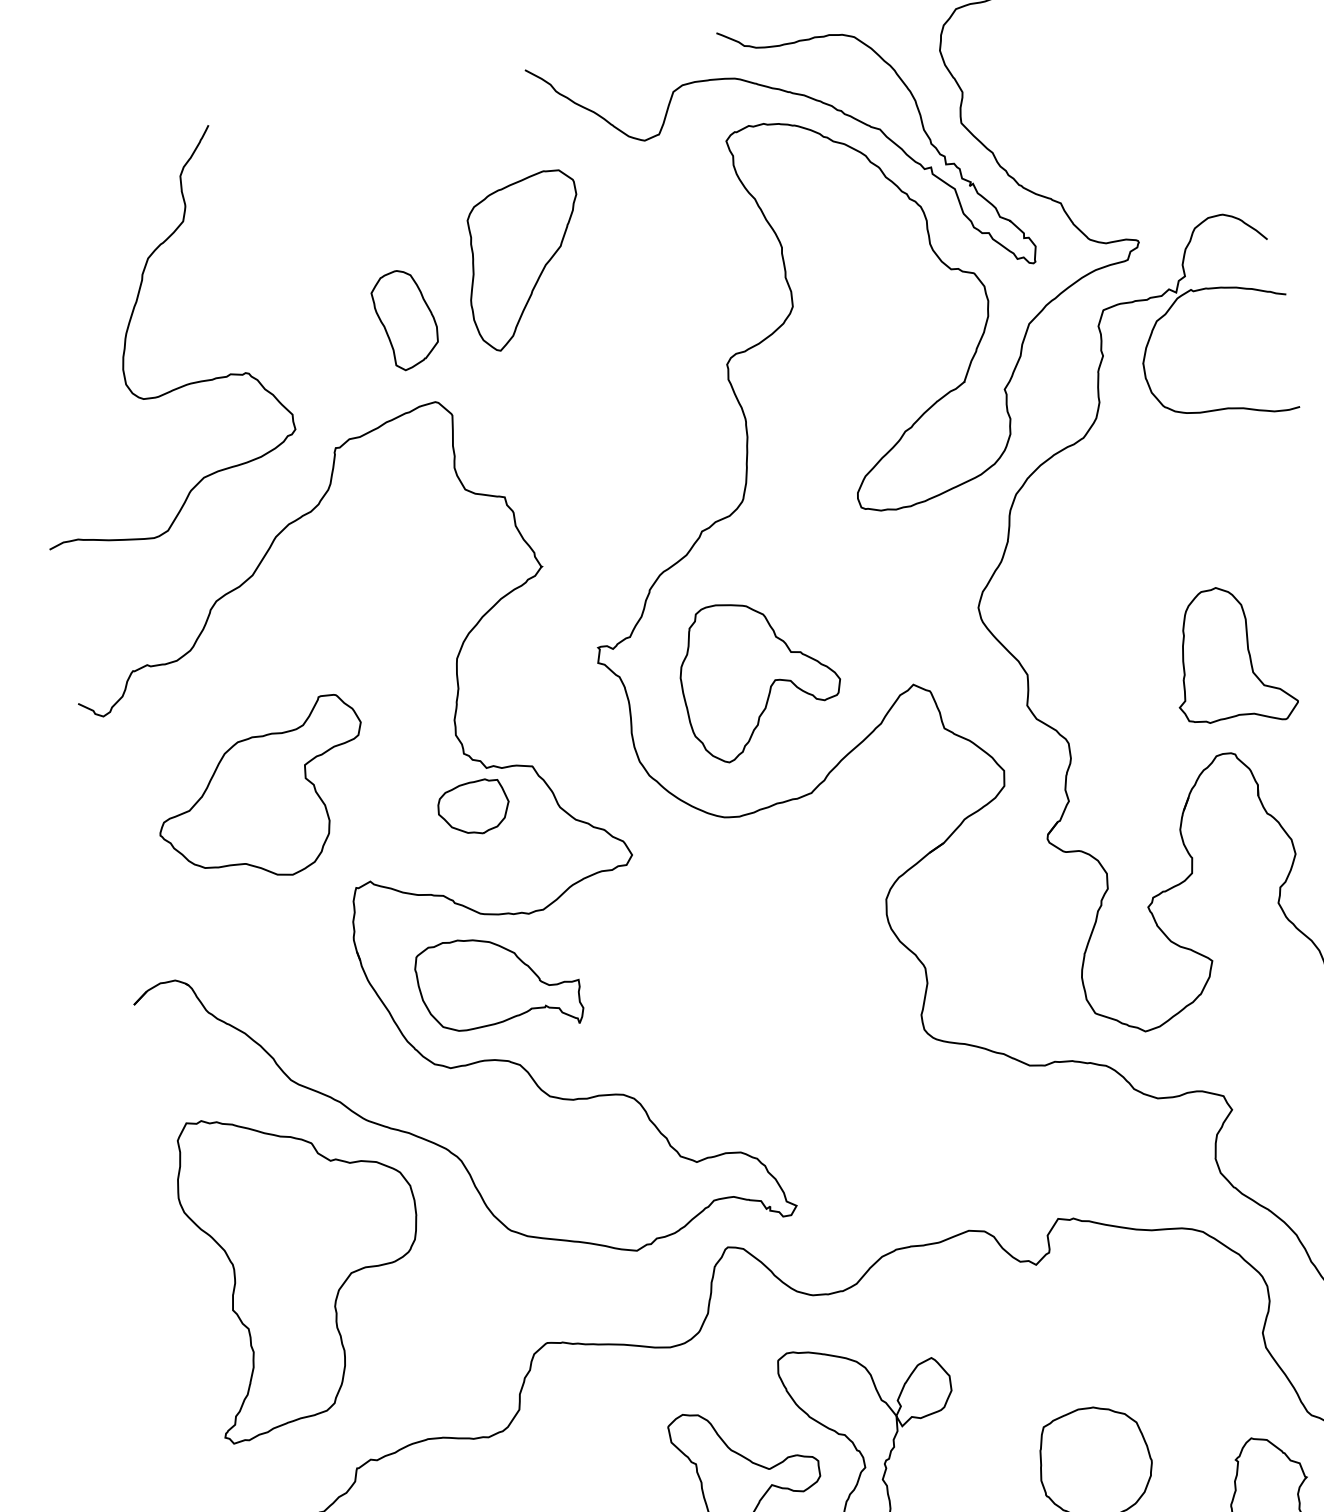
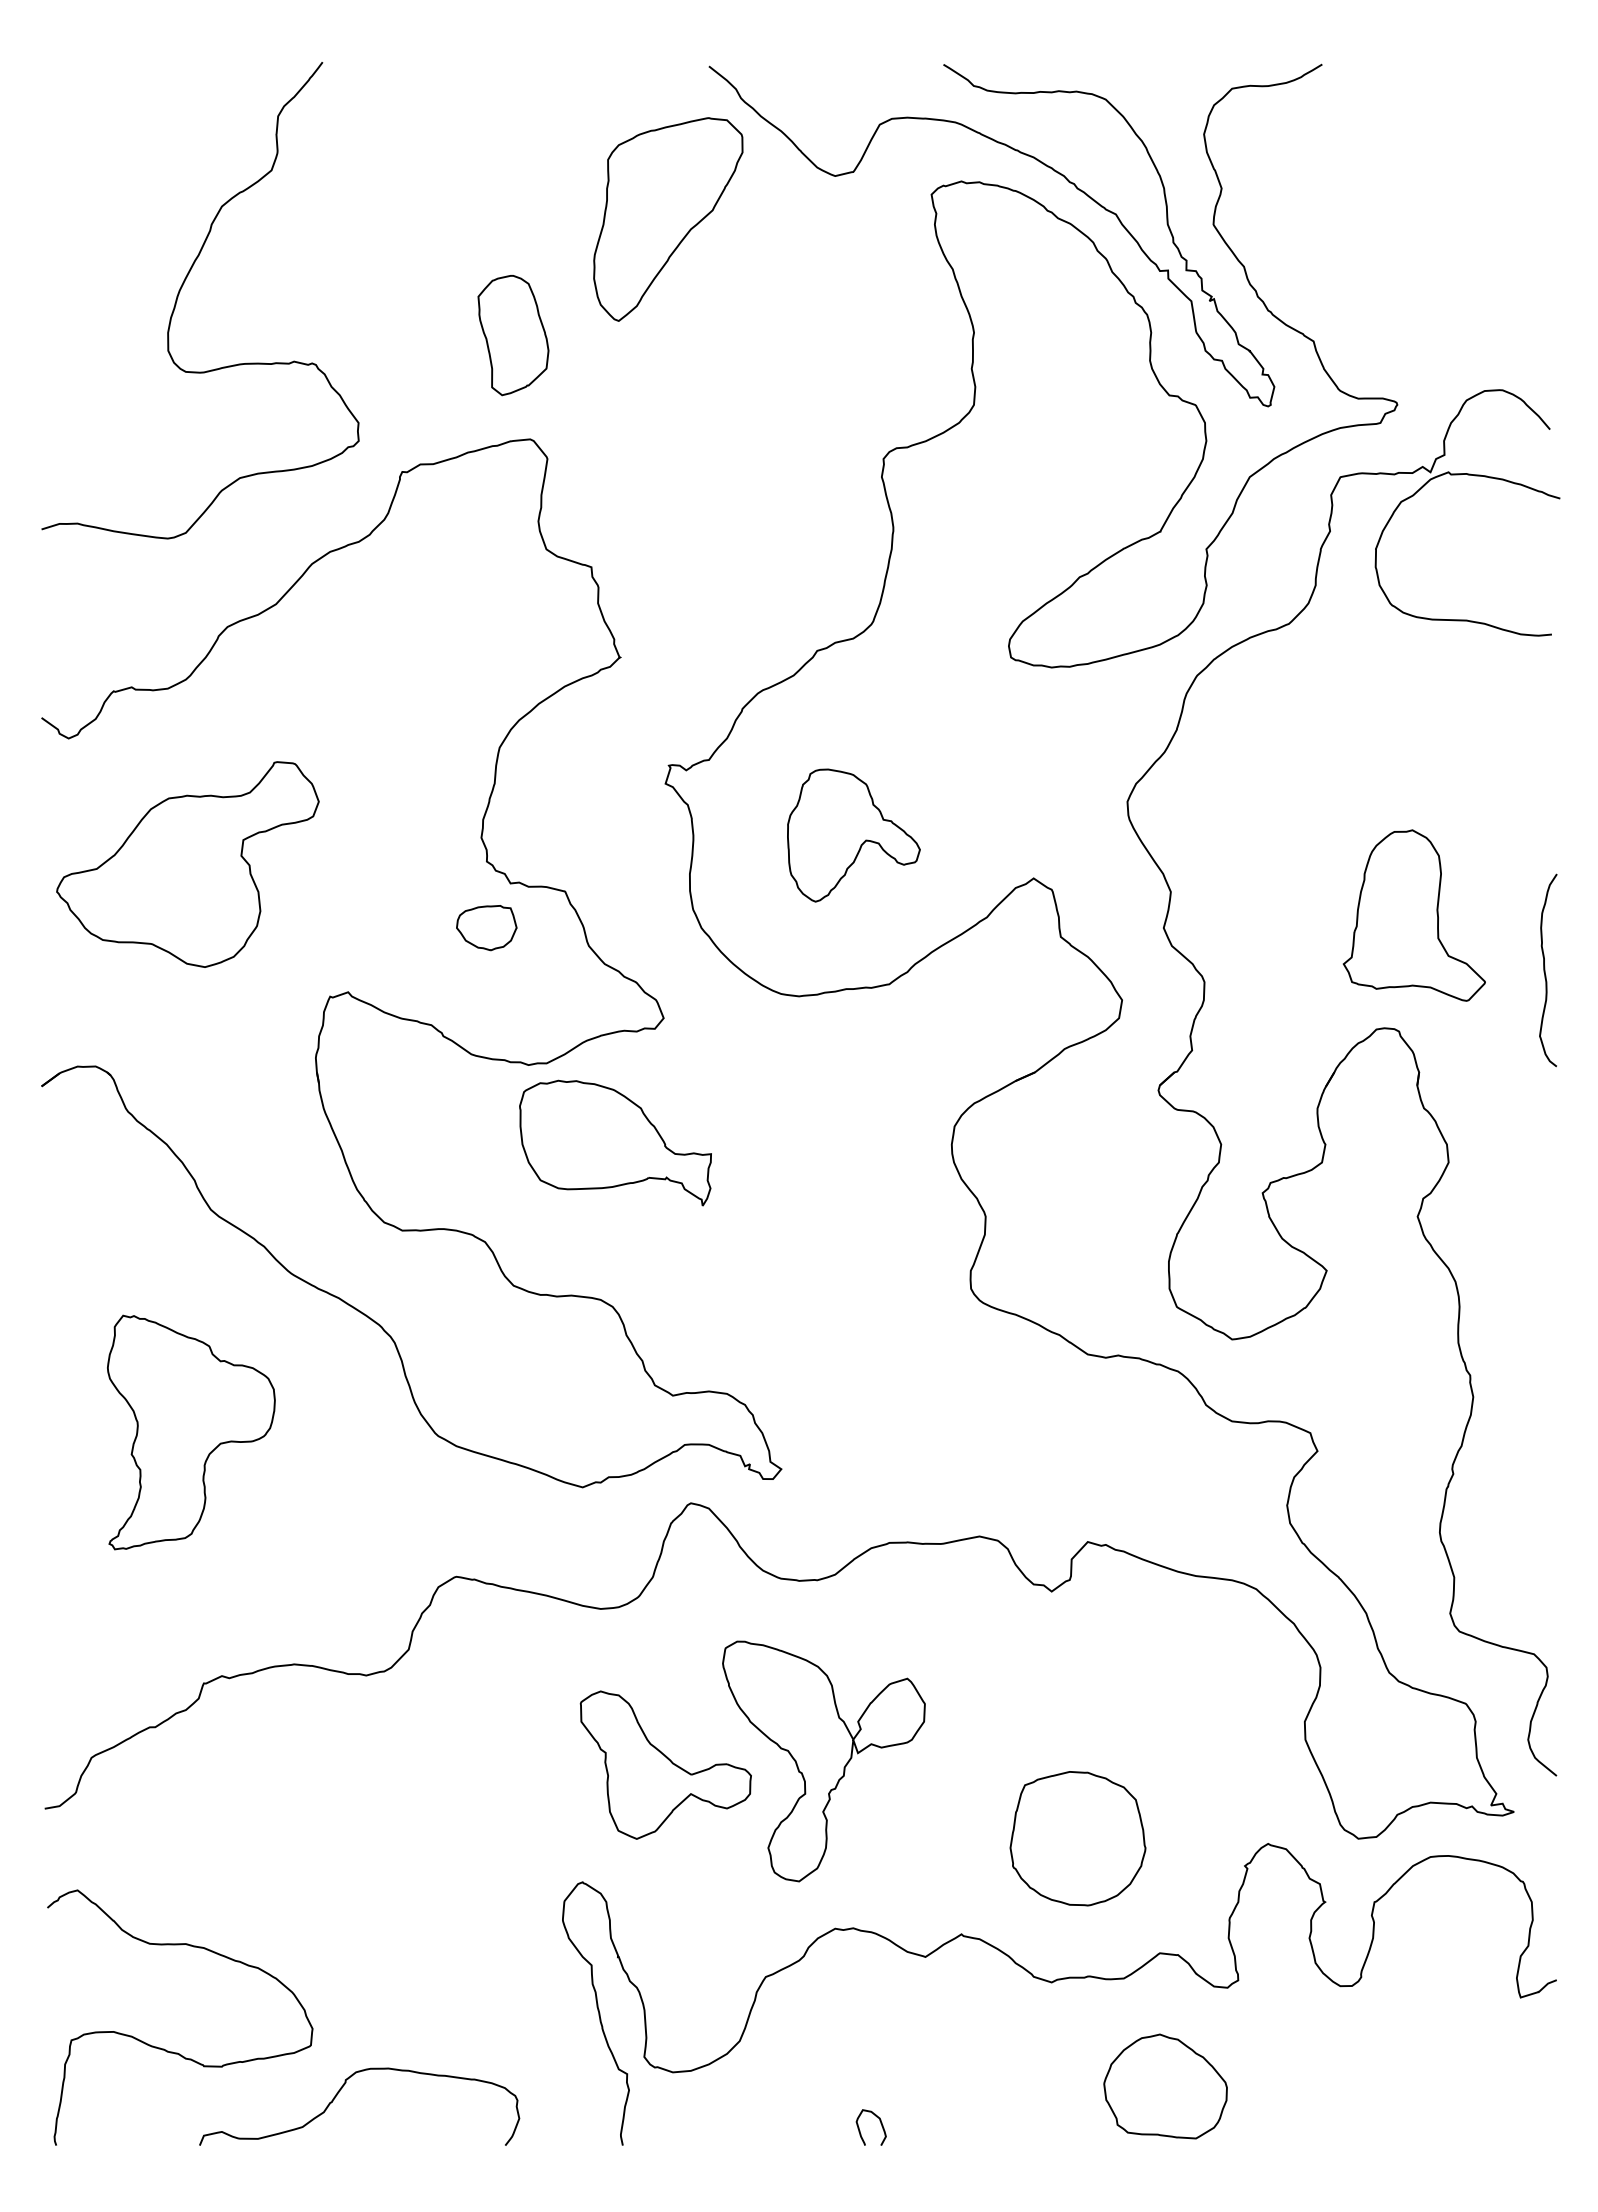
part: (525, 260) -> (668, 219), moved
part: (759, 676) -> (853, 835), size x0.7
part: (262, 793) -> (187, 864), moved
part: (473, 807) -> (486, 927), size x0.7
part: (498, 984) -> (615, 1142), moved
part: (308, 1265) -> (191, 1432), size x0.6

